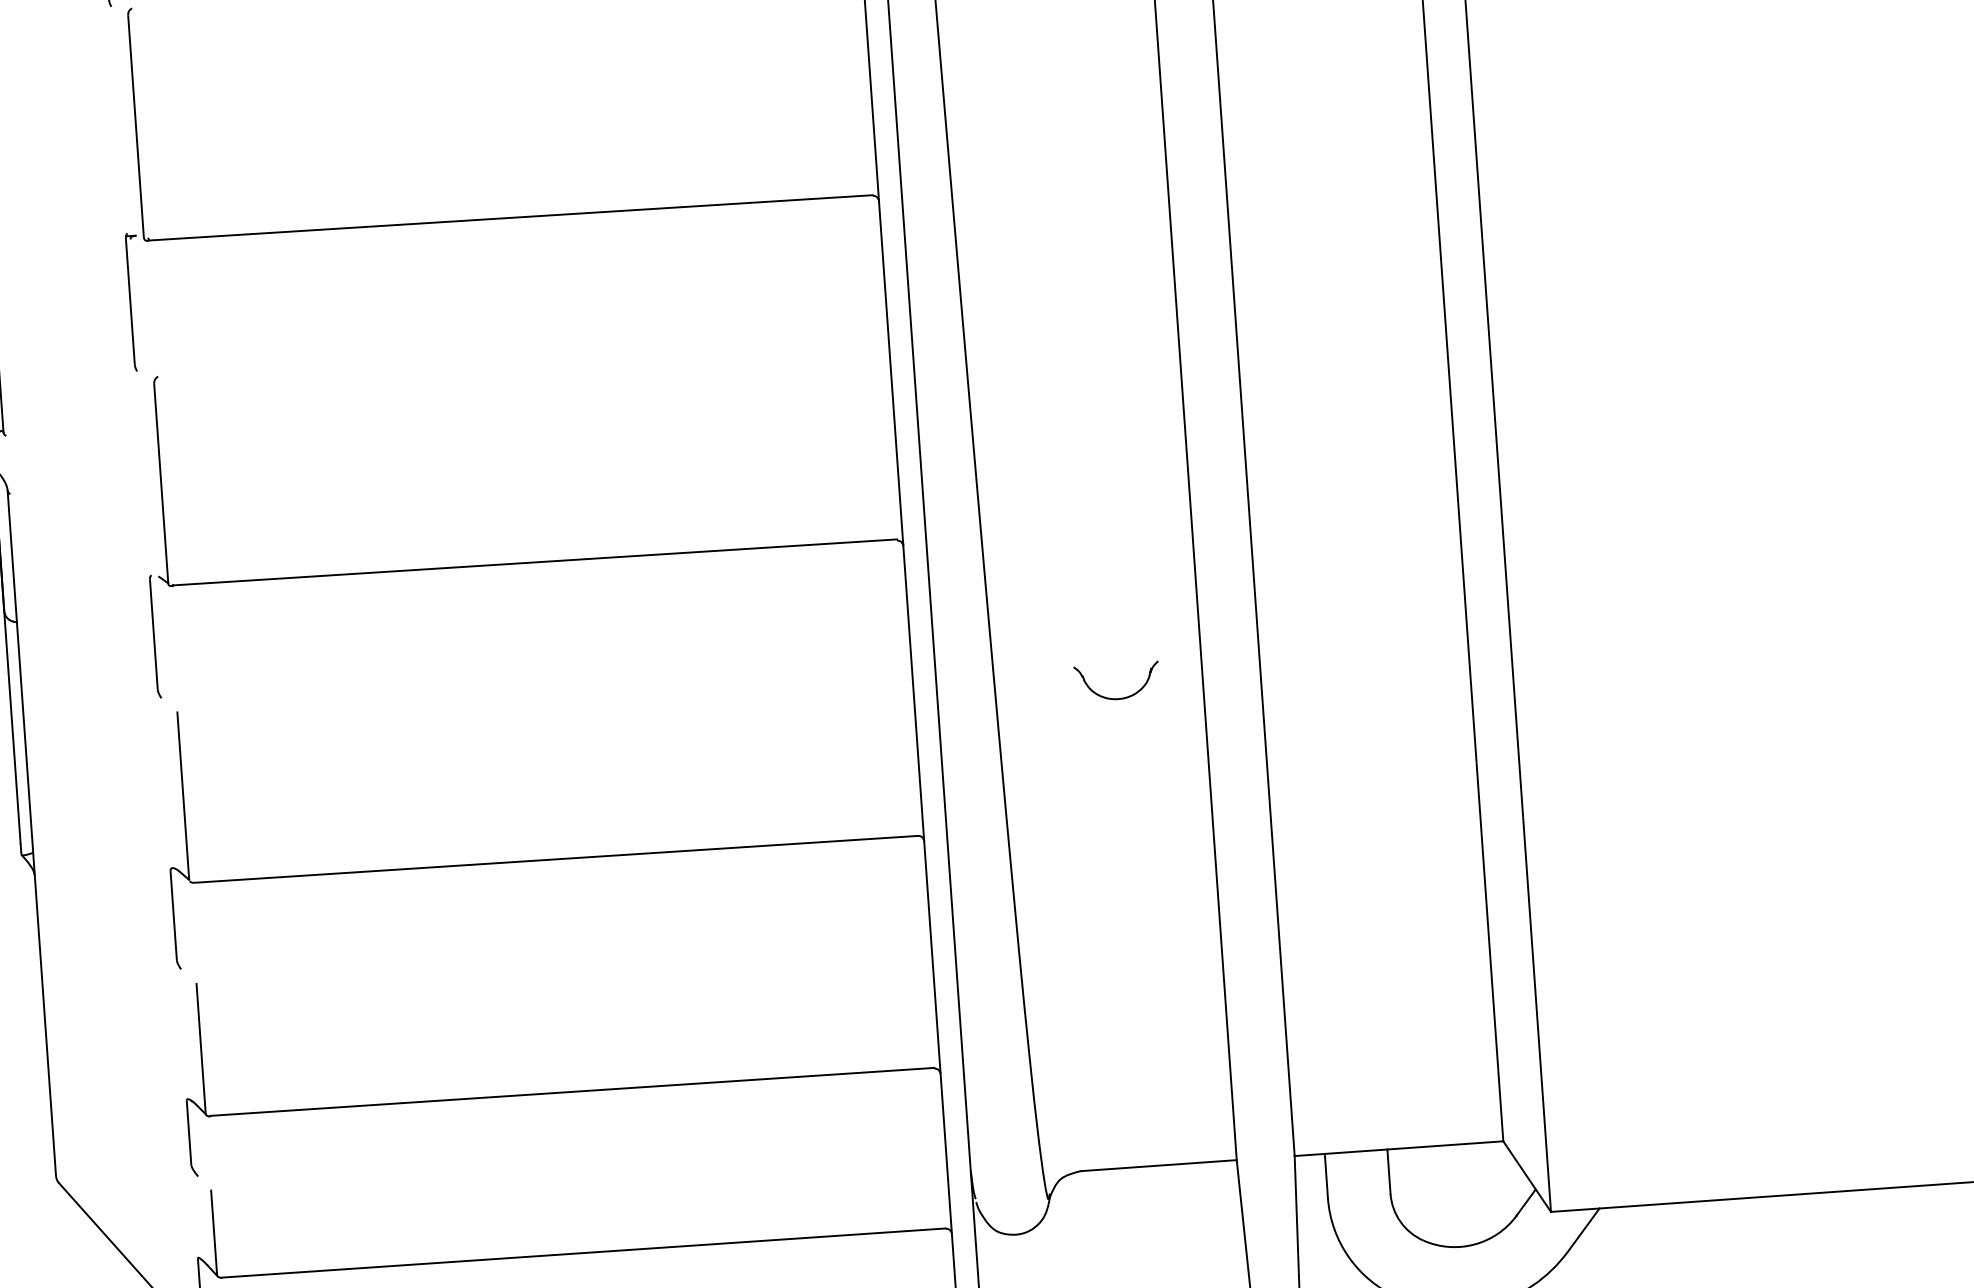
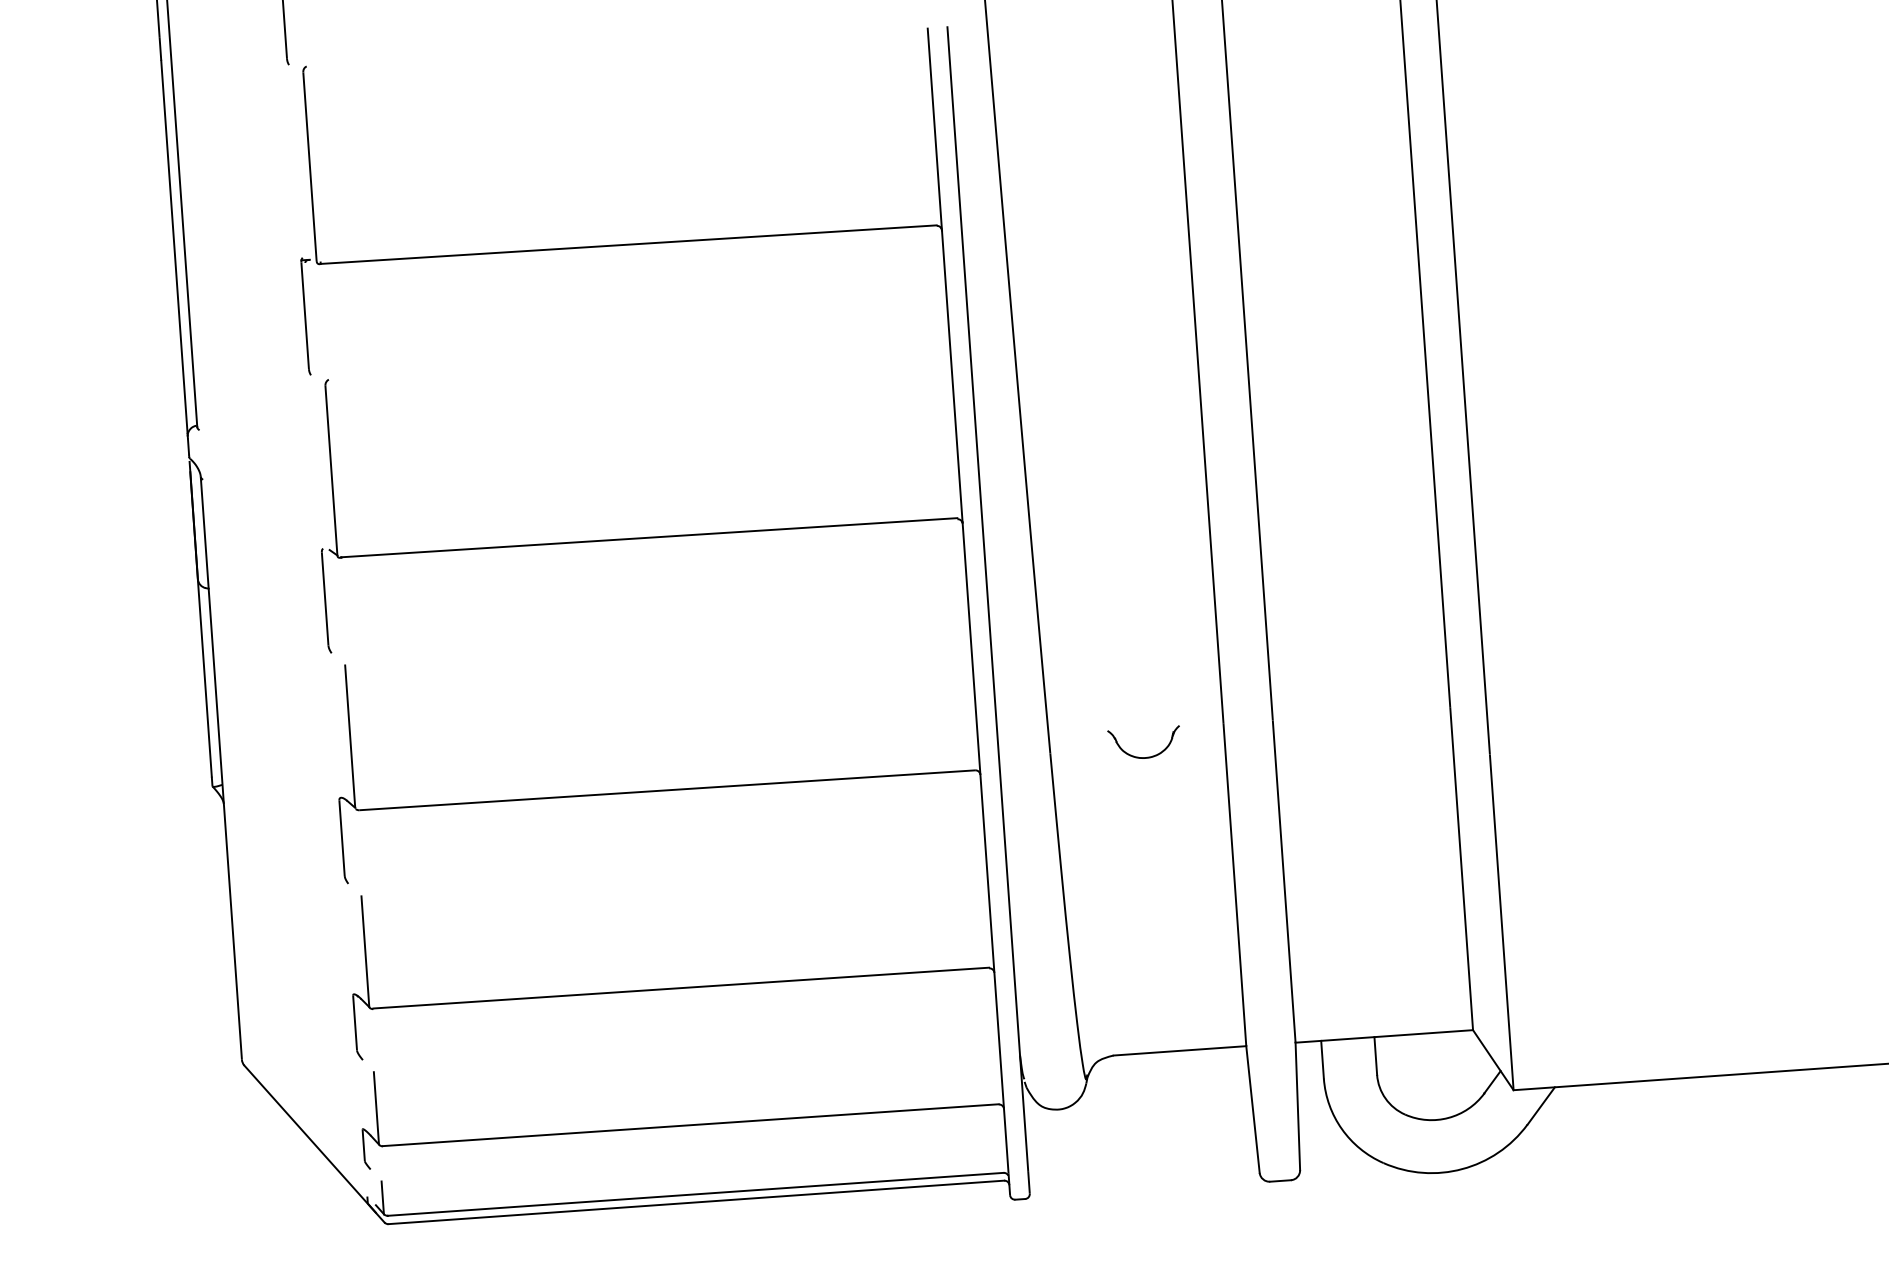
part: (1120, 697) -> (1147, 756), moved

